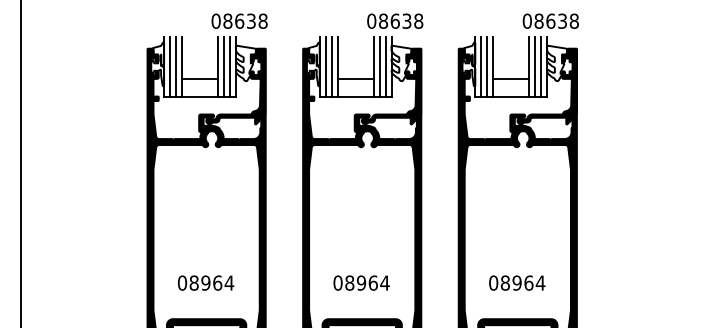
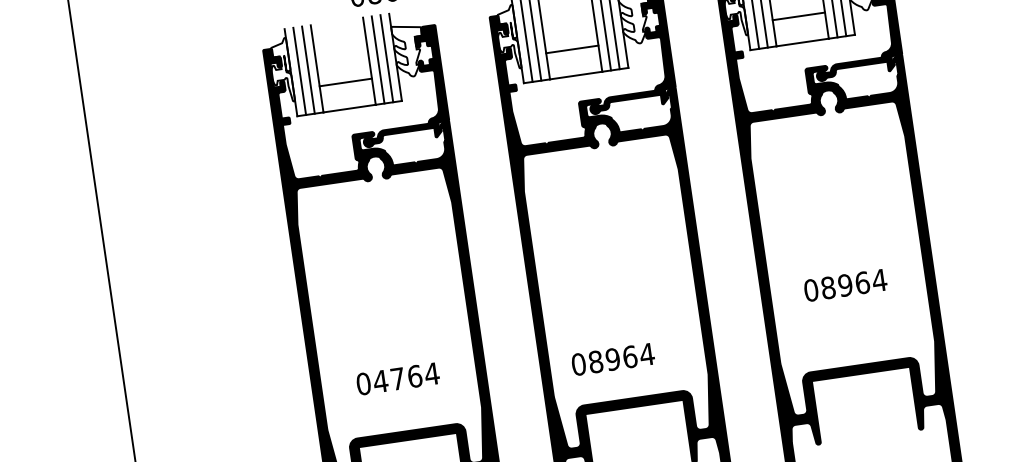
text: (199, 282) -> (388, 379), 08964 -> 04764
text: (361, 282) -> (612, 358), moved
text: (517, 282) -> (845, 284), moved

